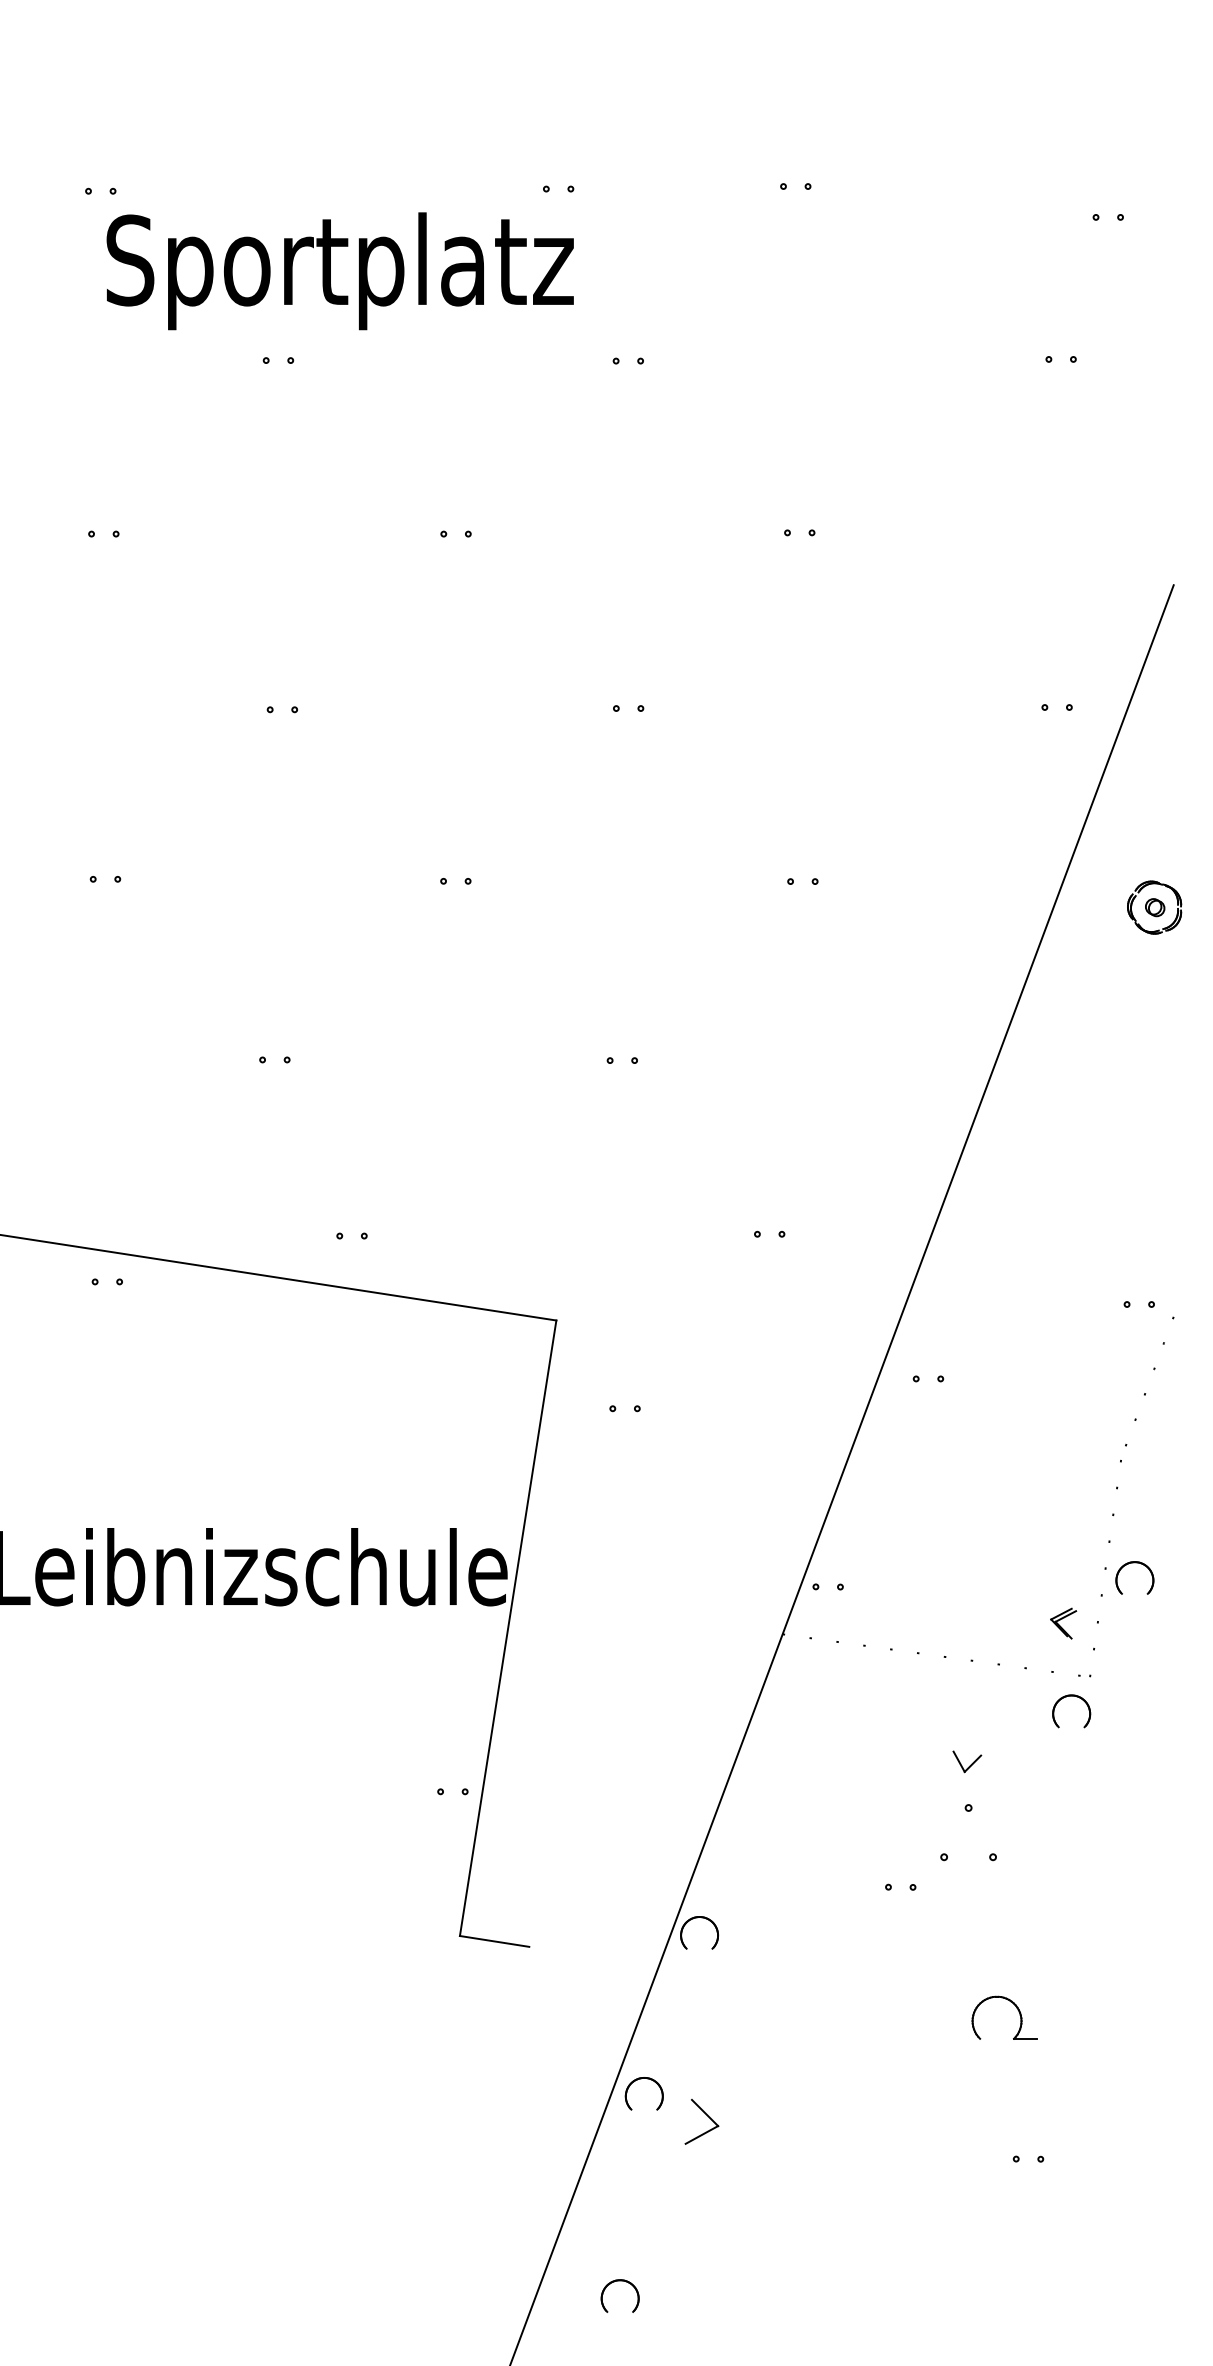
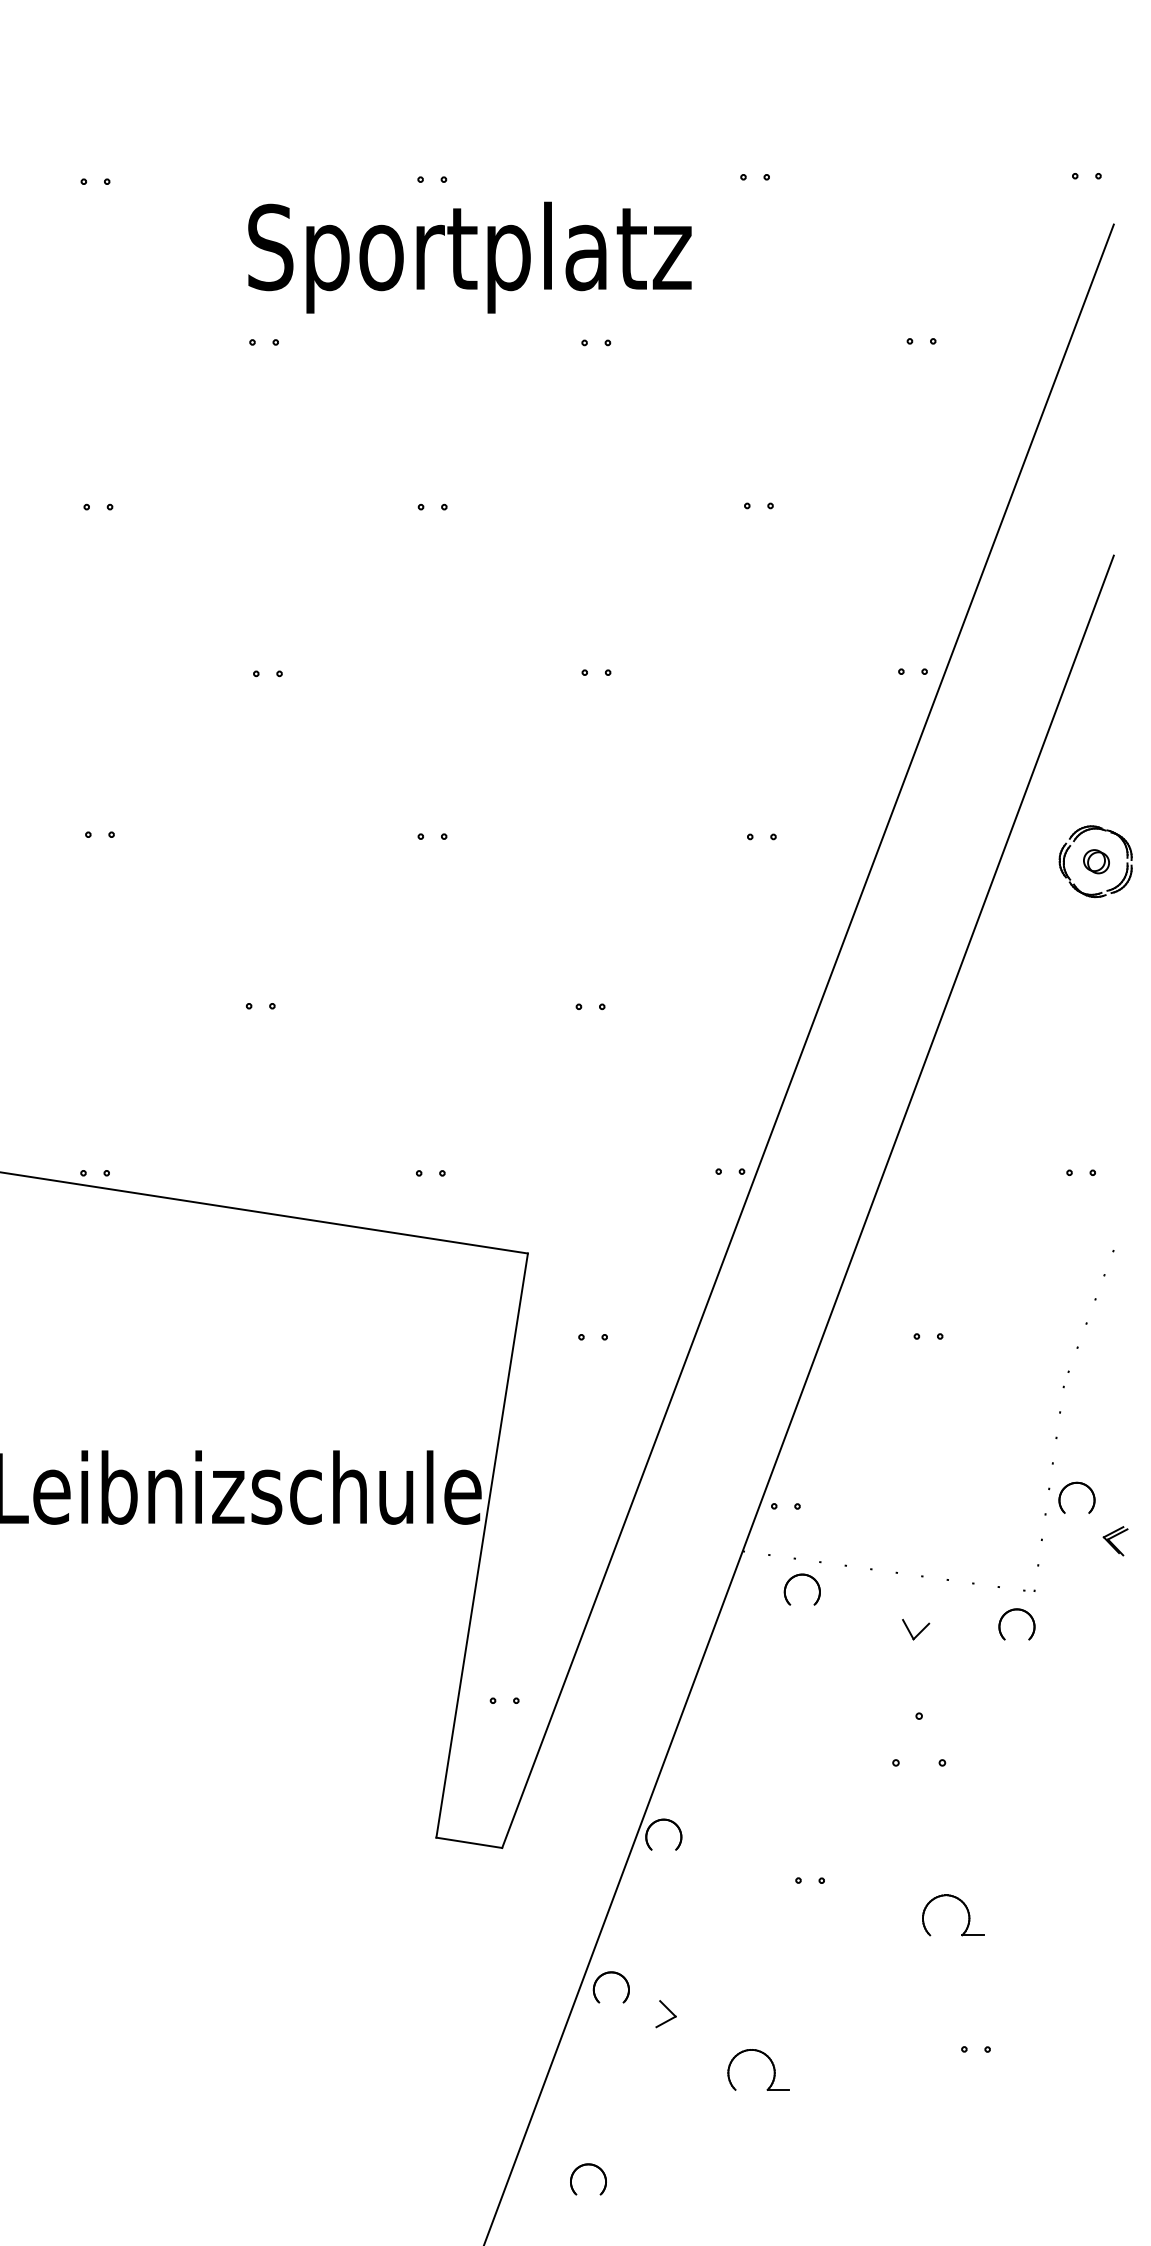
part: (549, 188) -> (423, 179), moved
part: (1099, 217) -> (1078, 176), moved
text: (339, 271) -> (469, 257), moved
part: (1052, 359) -> (913, 341), moved
part: (1048, 707) -> (904, 671), moved
part: (1154, 907) -> (1095, 861), size x1.43
line: (851, 1091) -> (808, 1036), added
part: (343, 1235) -> (422, 1172), moved
part: (98, 1281) -> (86, 1172), moved
part: (1130, 1304) -> (1072, 1172), moved
part: (919, 1378) -> (920, 1336), moved
part: (1063, 1623) -> (1115, 1541), moved
part: (841, 1660) -> (798, 1576), added
part: (967, 1761) -> (916, 1629), moved
part: (443, 1791) -> (495, 1700), moved
part: (891, 1886) -> (801, 1879), moved
part: (701, 2121) -> (665, 2013), size x0.62
part: (812, 2173) -> (771, 2063), added

